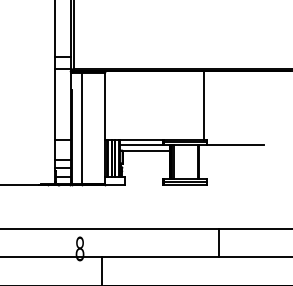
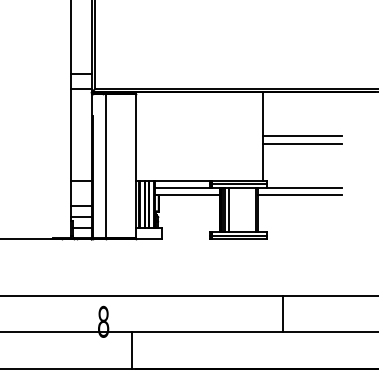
line: (233, 105) -> (302, 136), added
line: (233, 110) -> (302, 143), added
line: (231, 151) -> (299, 195), added
line: (177, 162) -> (229, 210), added

